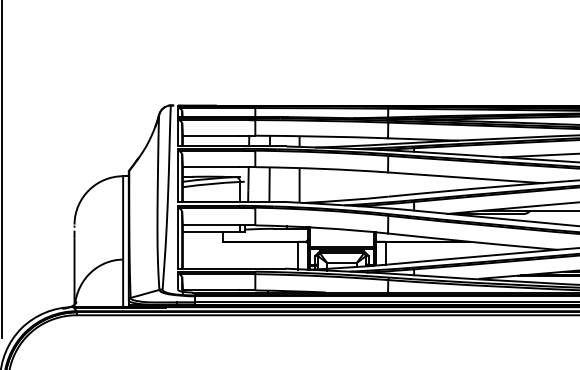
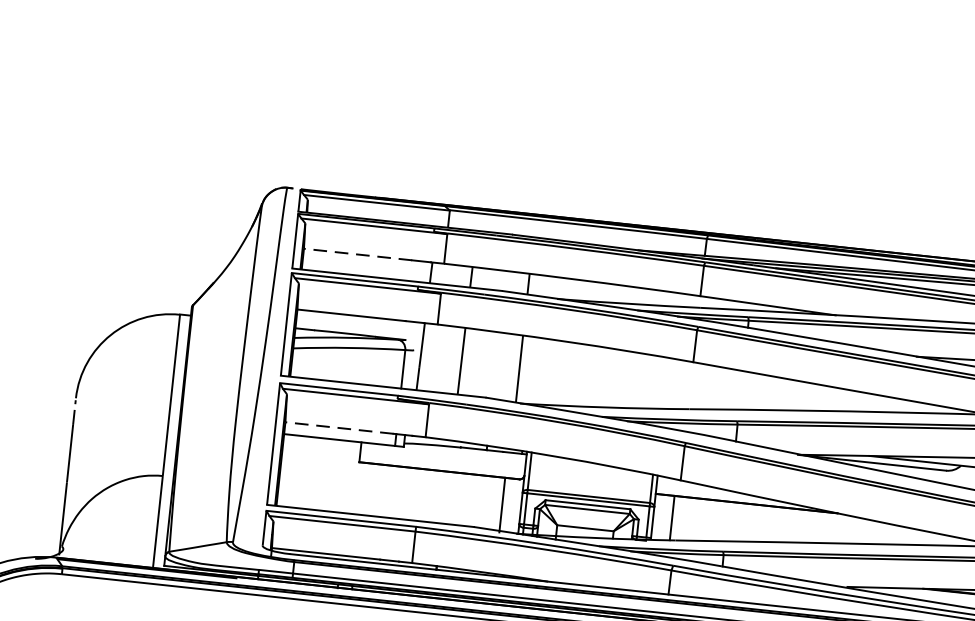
line: (210, 135) -> (357, 254), solid -> dashed
line: (210, 225) -> (338, 428), solid -> dashed

